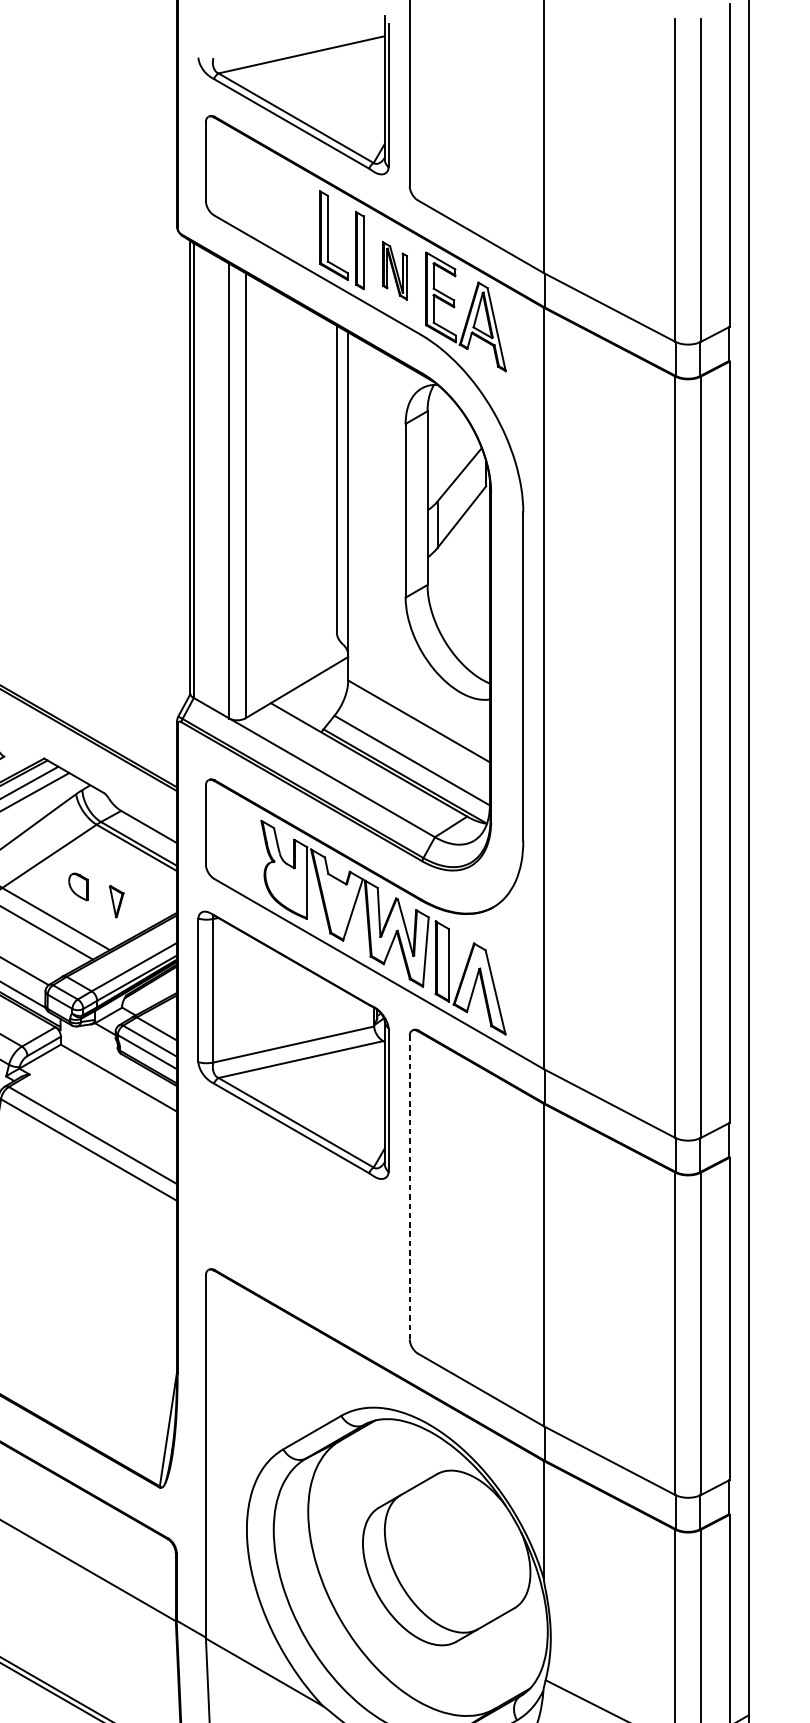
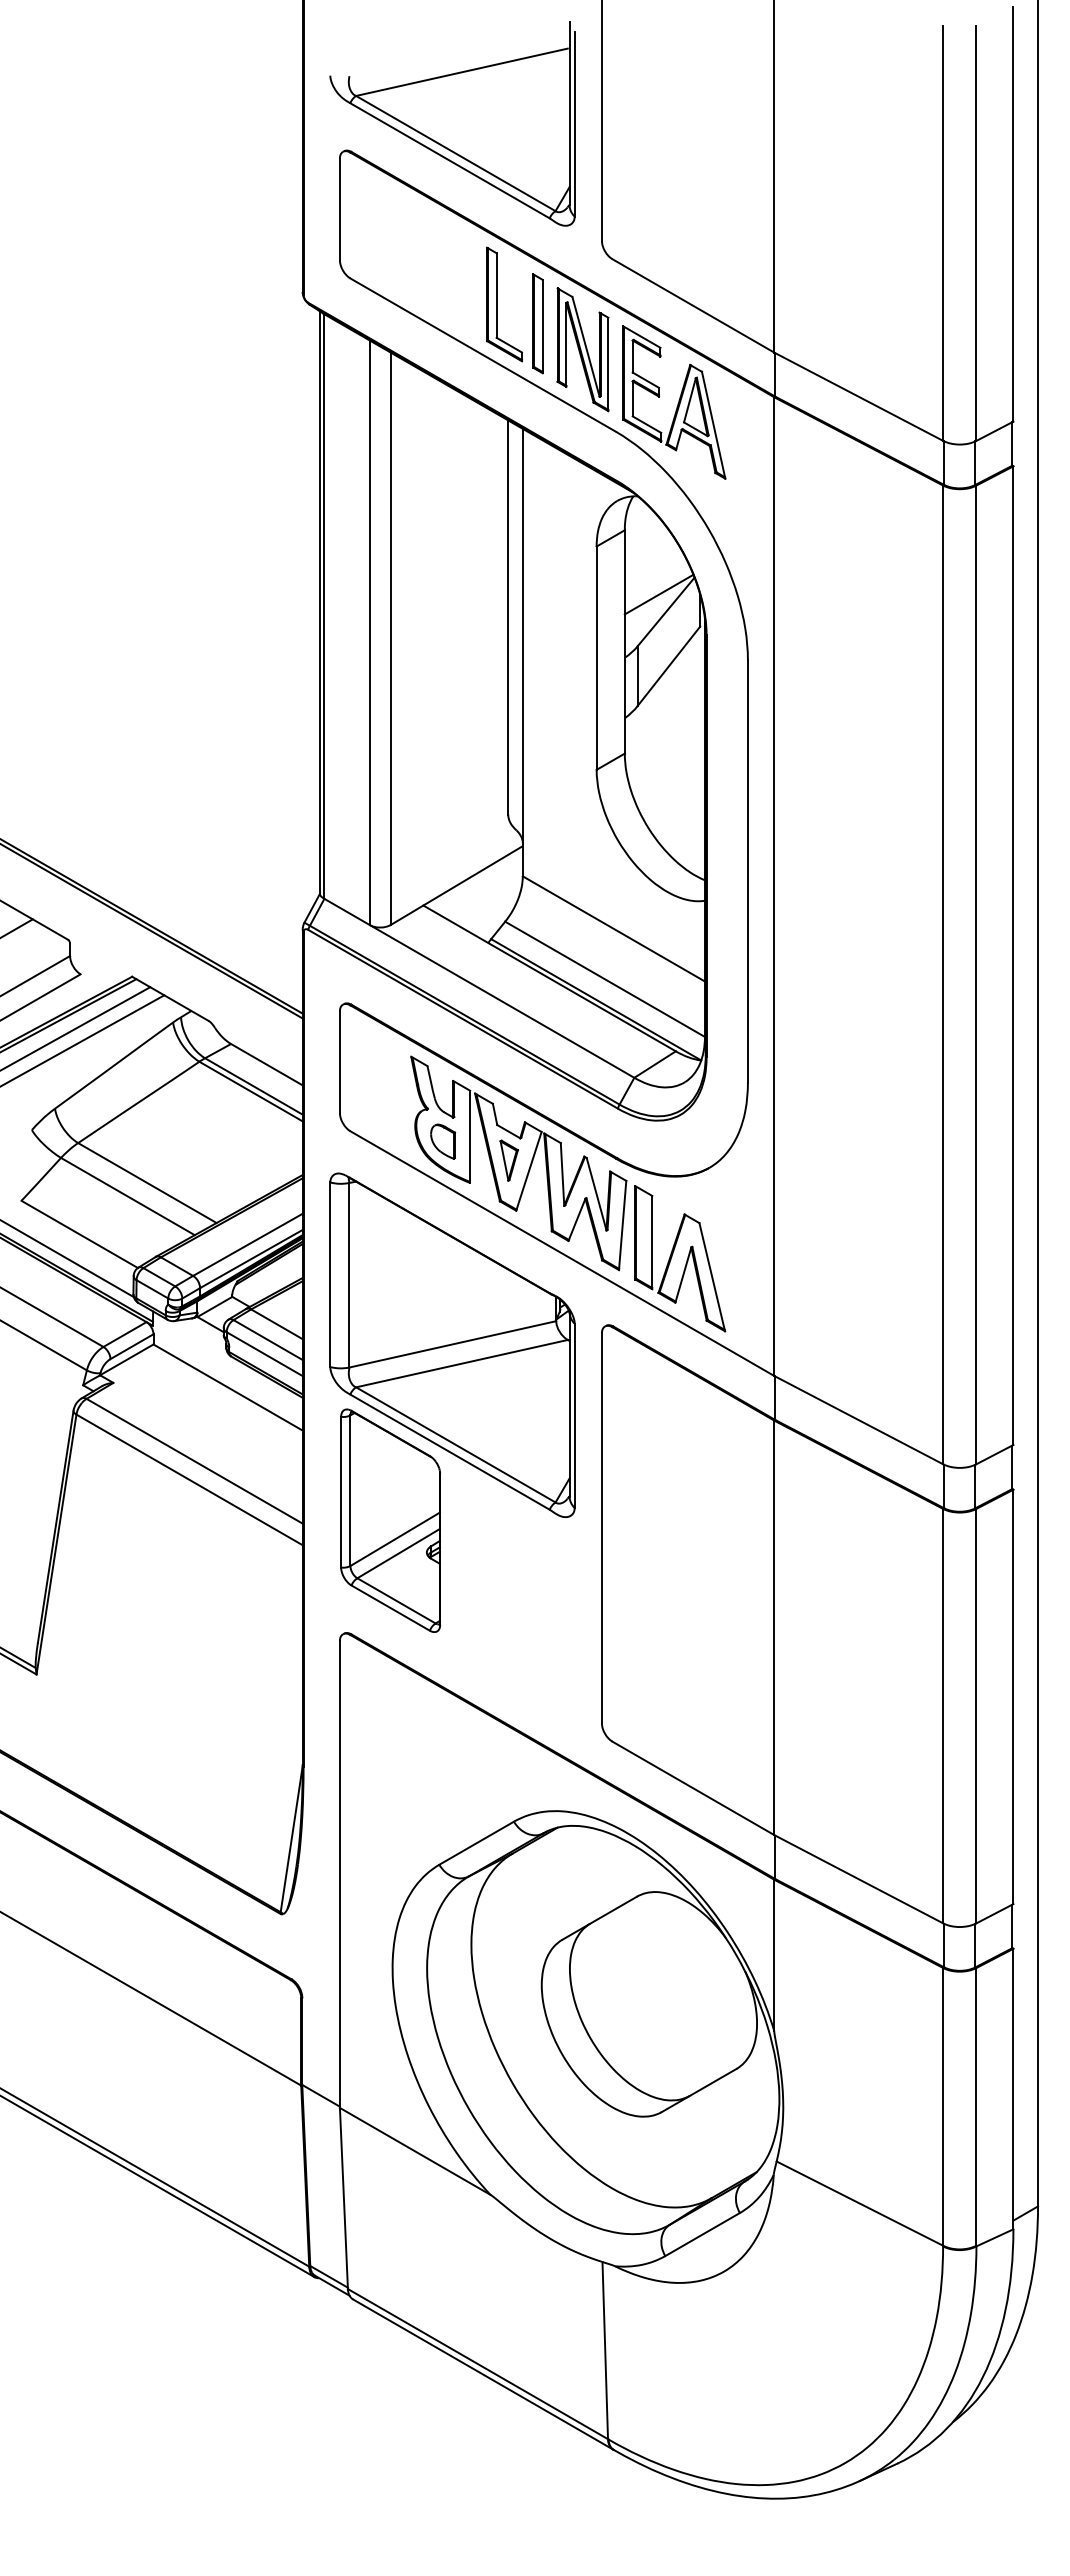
part: (394, 270) -> (582, 349), size x1.67
line: (453, 461) -> (658, 594), added
part: (78, 886) -> (443, 1141), moved
part: (116, 901) -> (508, 1160), moved
part: (245, 1181) -> (390, 1520), added
line: (409, 1187) -> (601, 1527), dashed -> solid

